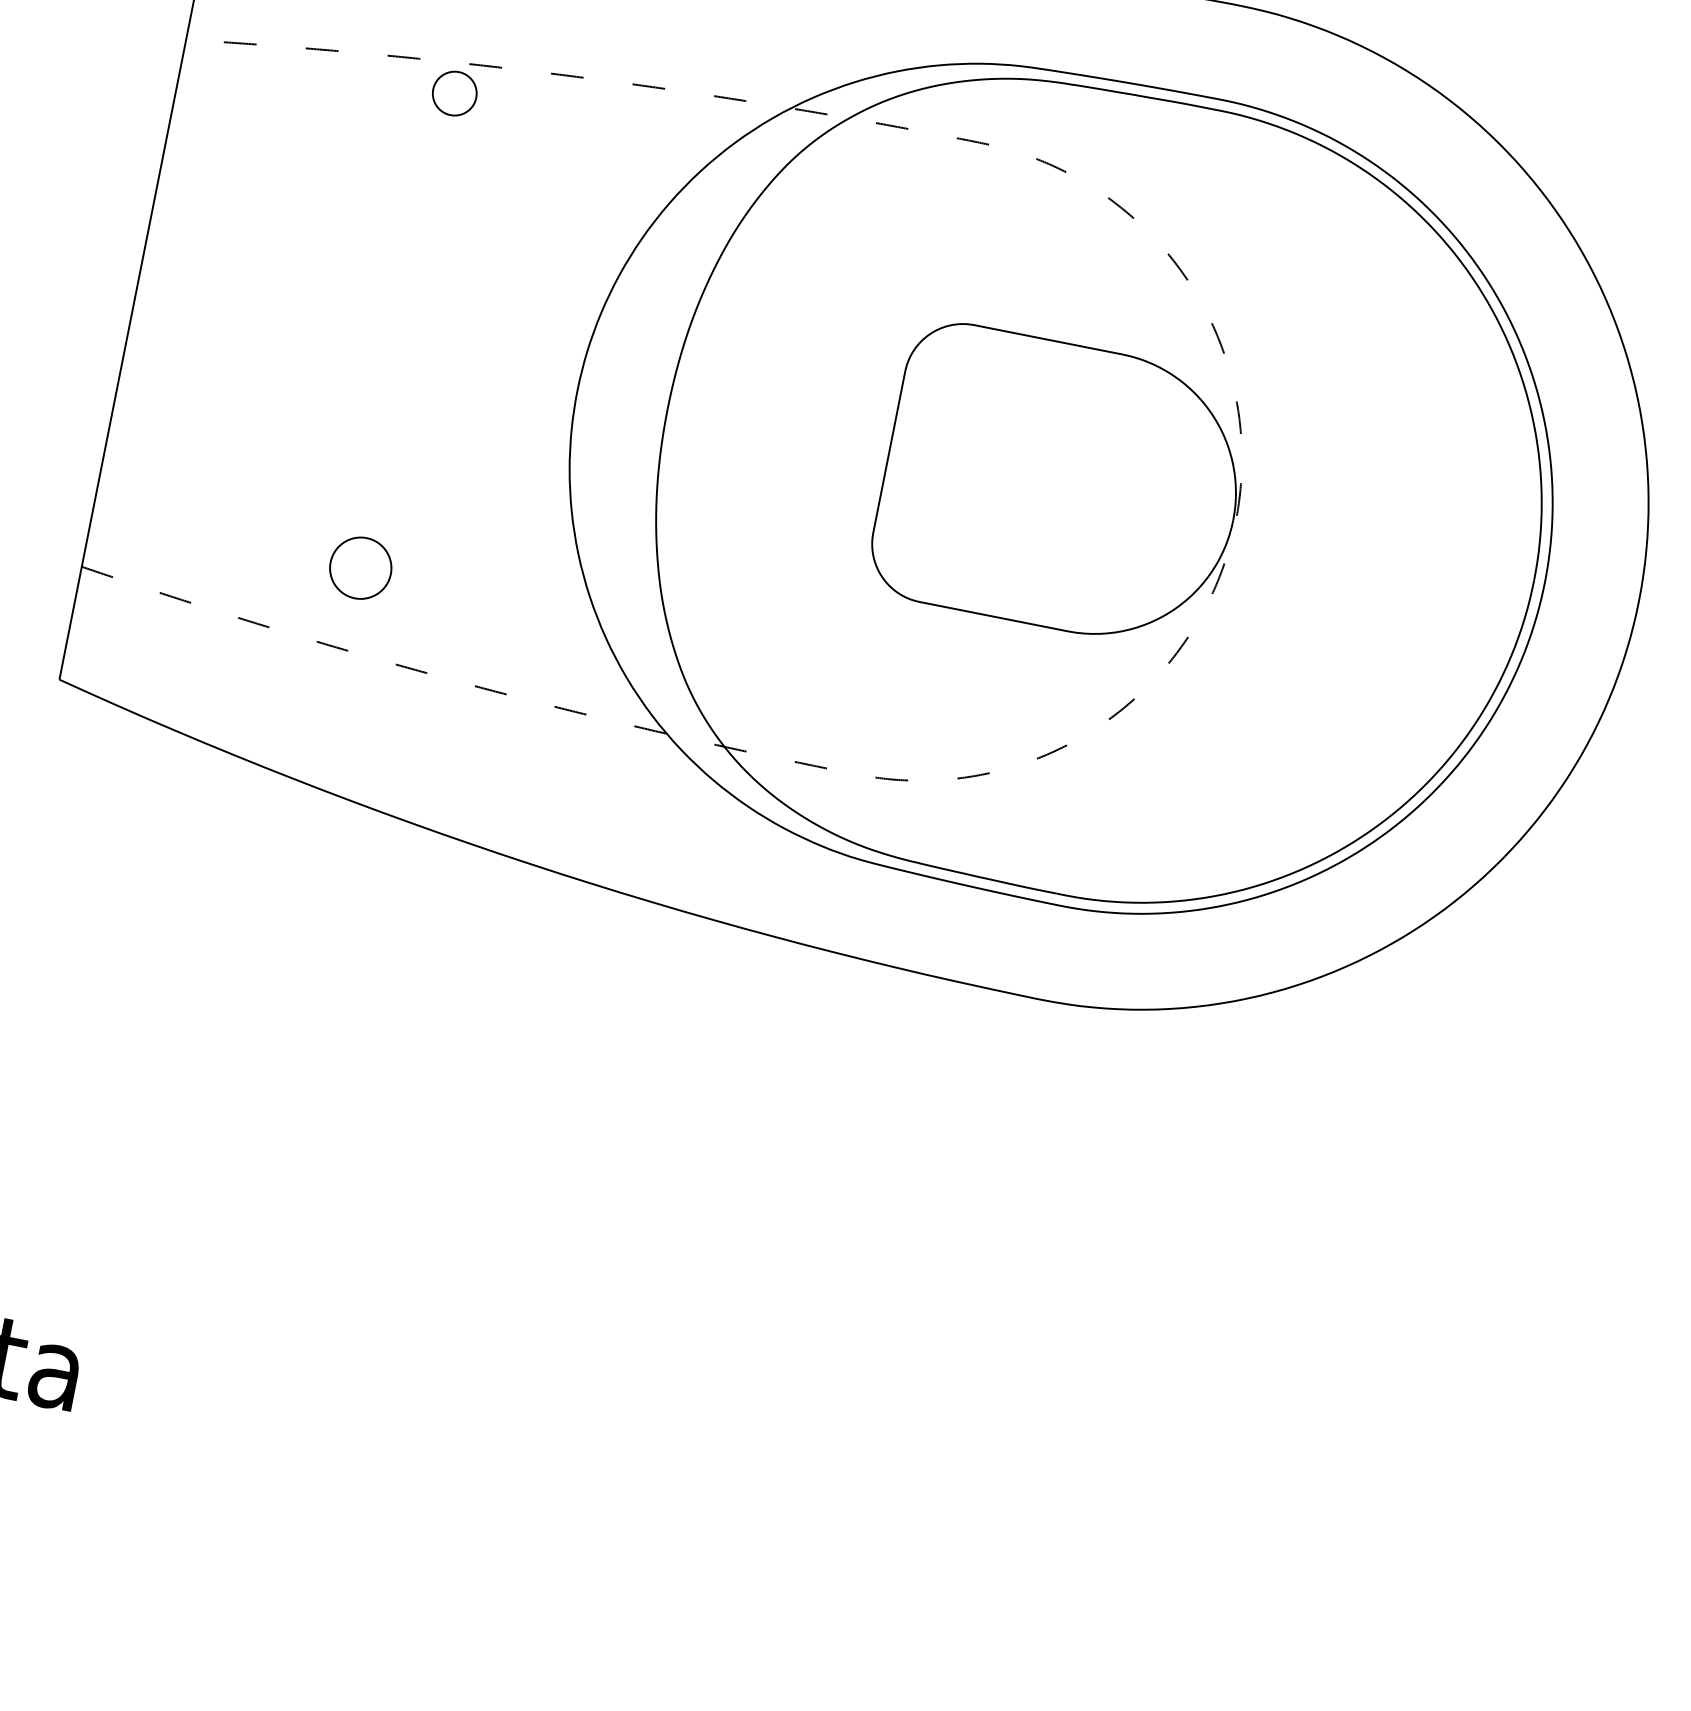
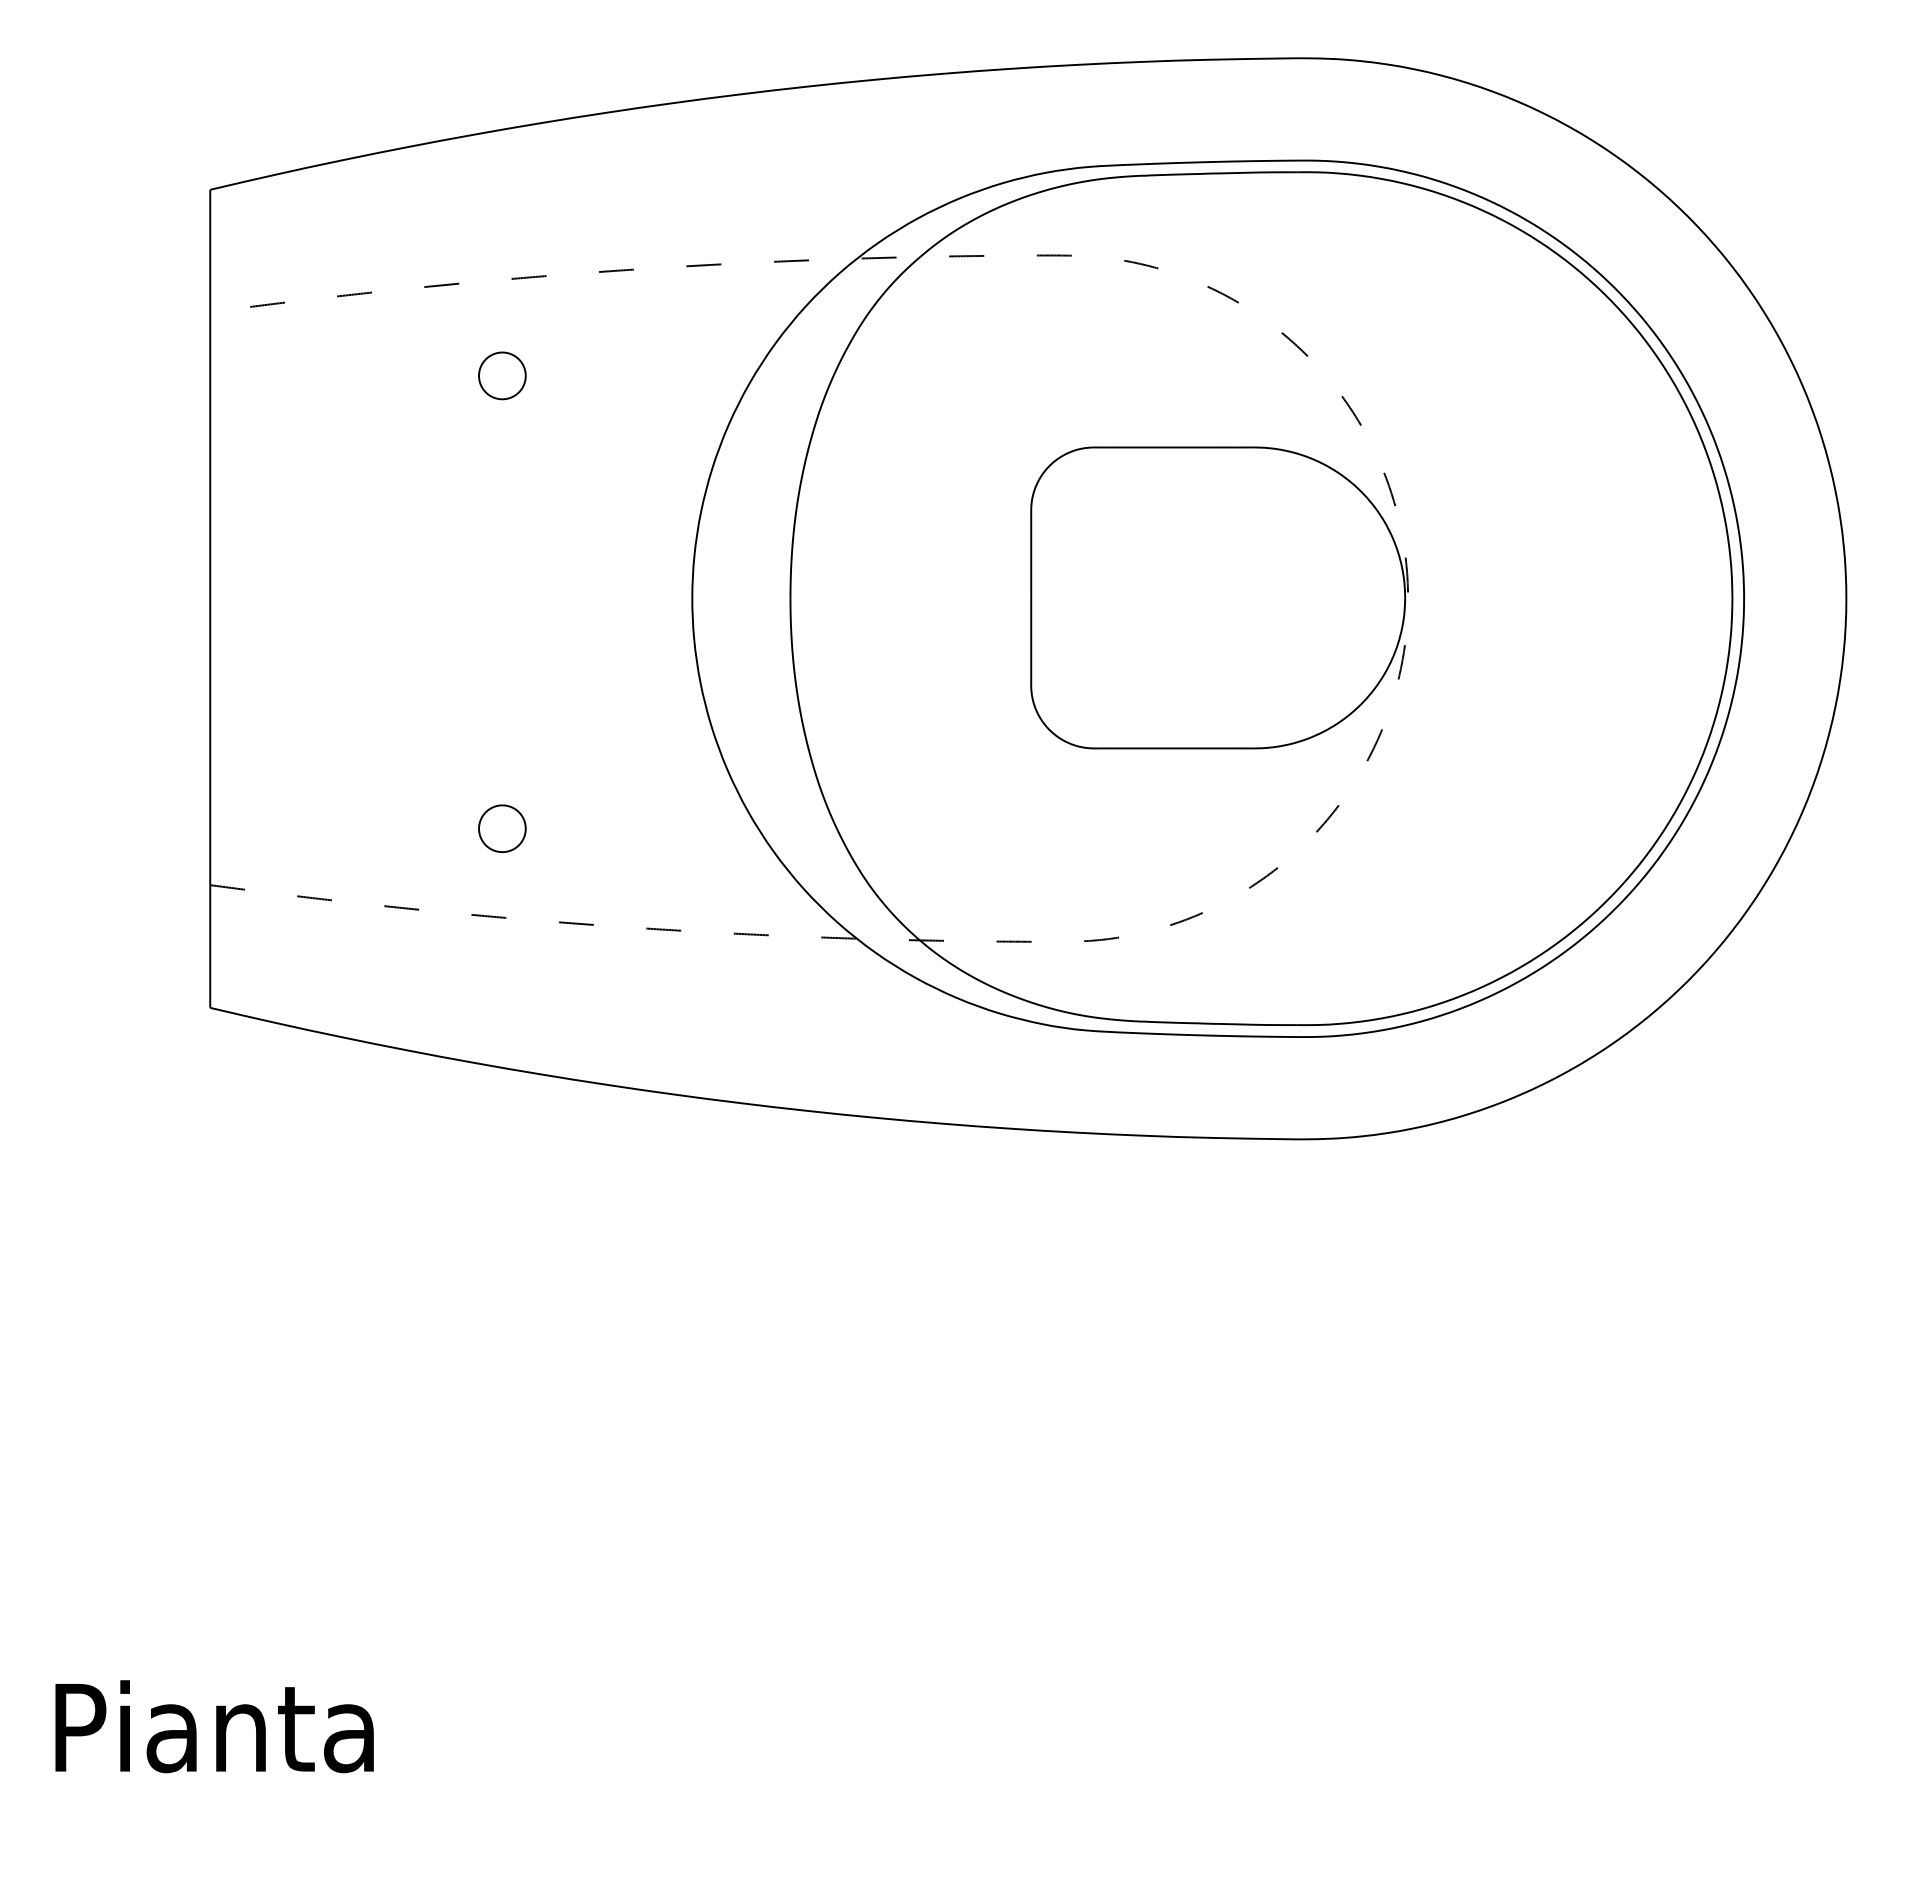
part: (454, 93) -> (502, 375), moved
part: (360, 567) -> (502, 828), size x0.71

